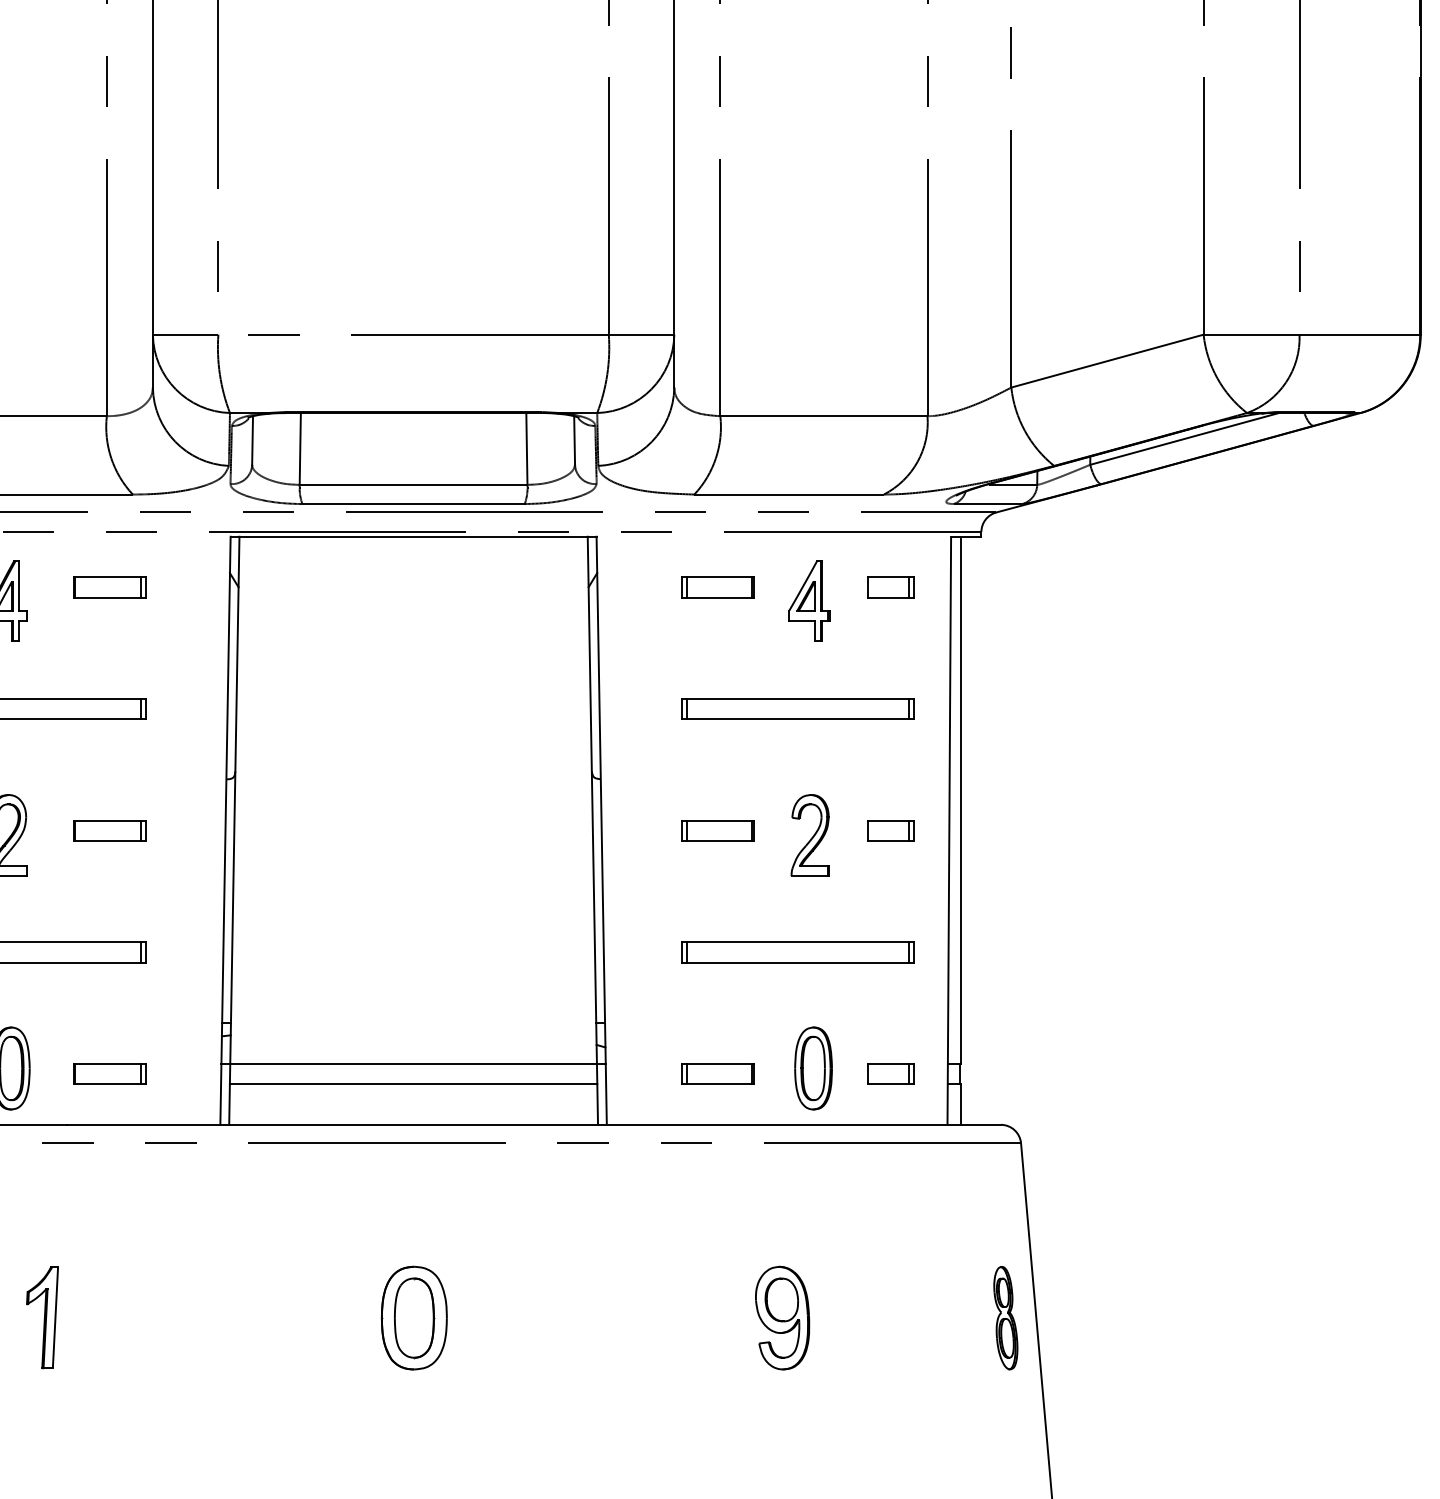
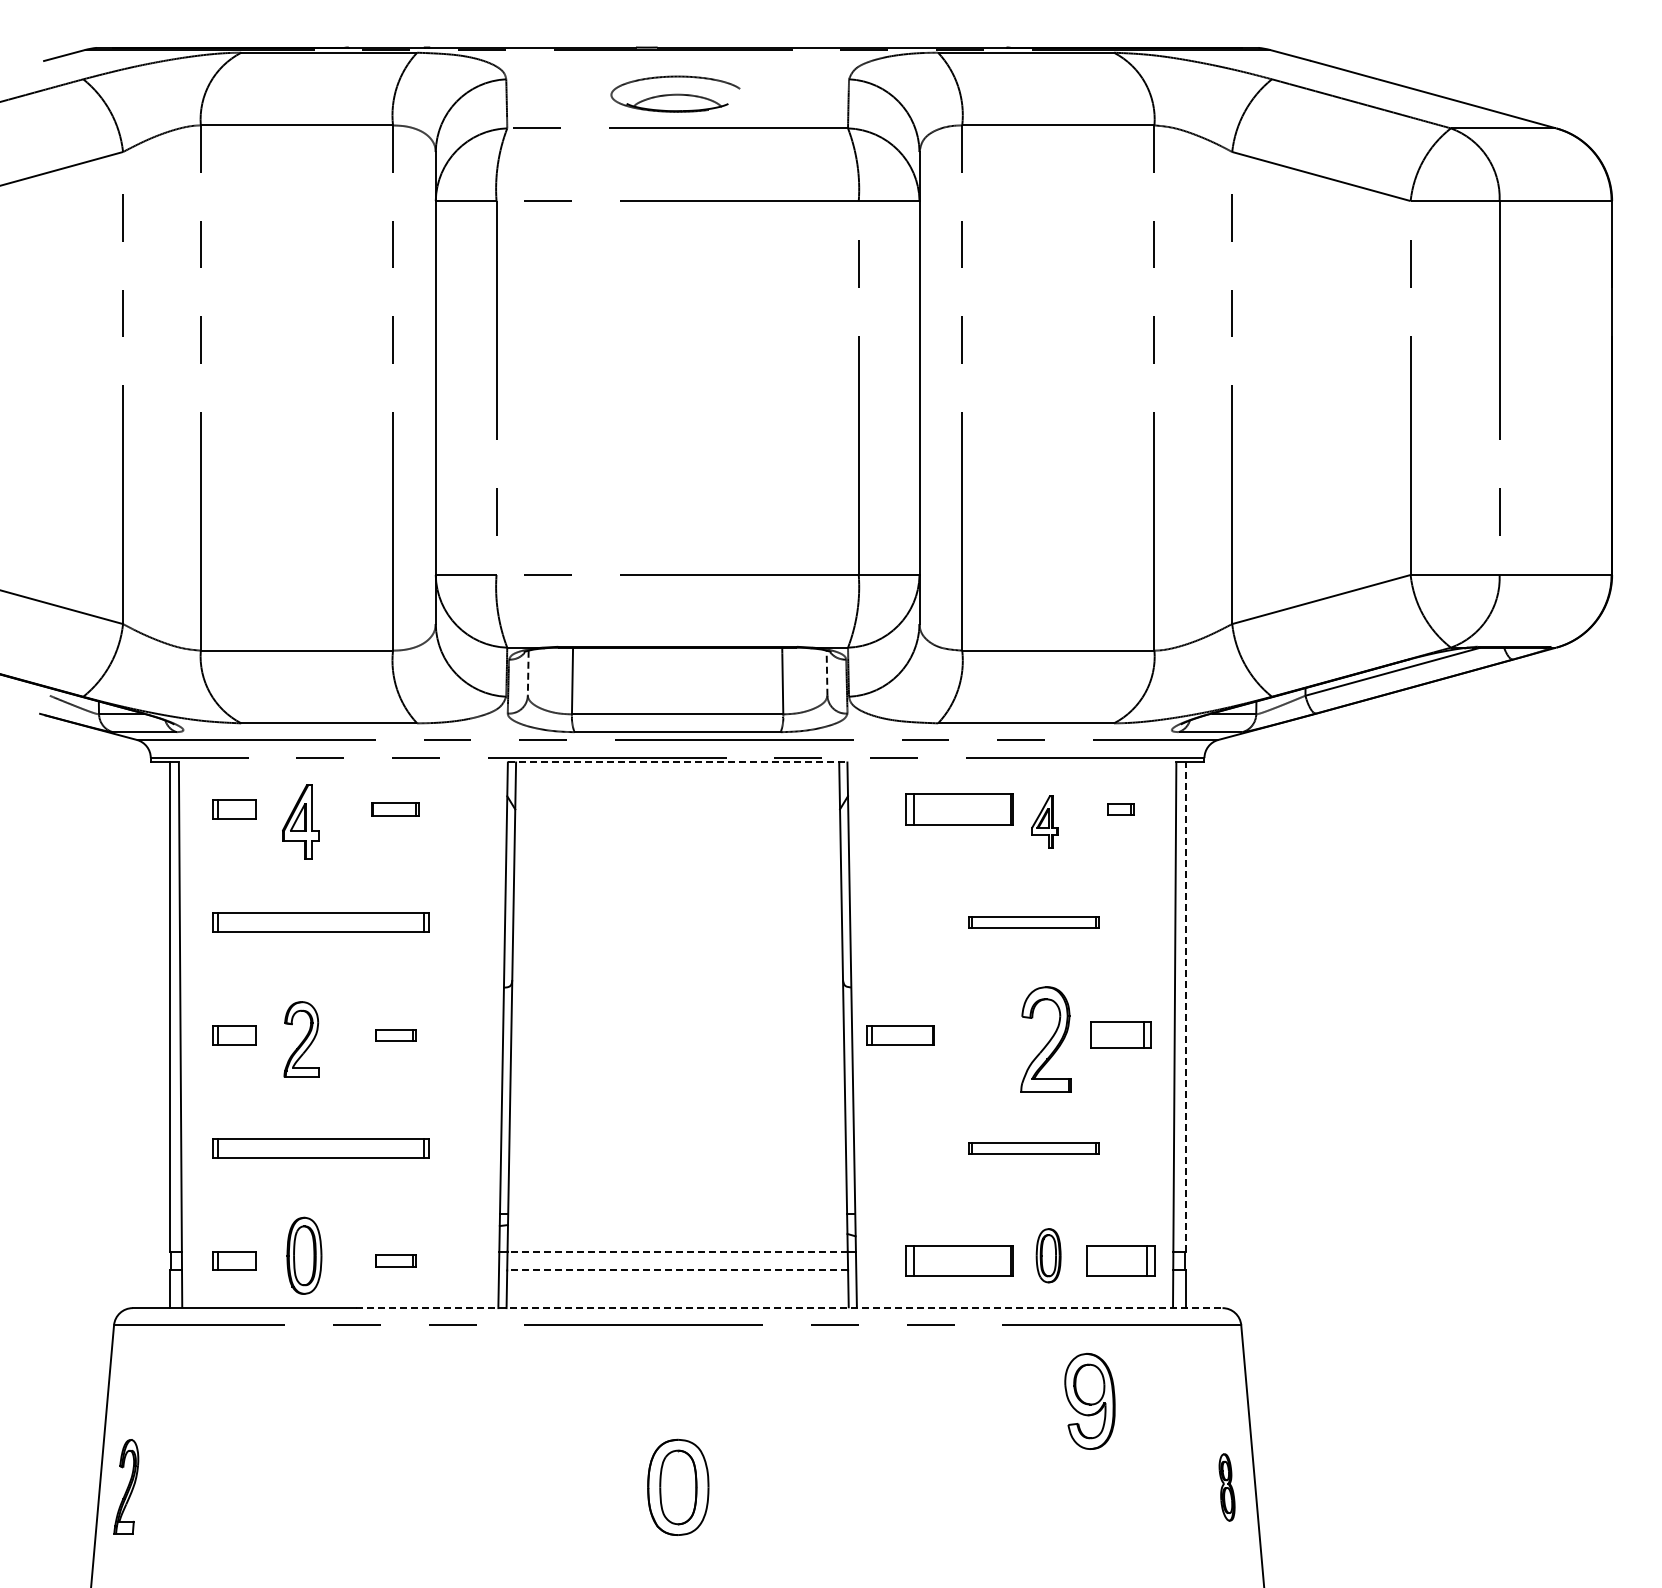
line: (252, 440) -> (528, 673), solid -> dashed
line: (575, 440) -> (827, 673), solid -> dashed
line: (413, 536) -> (677, 762), solid -> dashed
part: (109, 587) -> (395, 809), size x0.7
part: (717, 587) -> (959, 809), size x1.6
part: (890, 587) -> (1120, 809), size x0.6
part: (808, 600) -> (1044, 821), size x0.7
part: (797, 709) -> (1033, 922), size x0.6
line: (960, 800) -> (1185, 1007), solid -> dashed
part: (109, 831) -> (395, 1035), size x0.6
part: (717, 831) -> (900, 1035), moved
part: (890, 831) -> (1120, 1035), size x1.4
part: (810, 835) -> (1045, 1039), size x1.4
part: (797, 952) -> (1033, 1148), size x0.6
line: (413, 1063) -> (677, 1251), solid -> dashed
part: (813, 1068) -> (1048, 1255), size x0.7
part: (109, 1073) -> (395, 1260), size x0.6
part: (717, 1073) -> (959, 1260), size x1.6
part: (890, 1073) -> (1120, 1260), size x1.6
line: (413, 1084) -> (677, 1270), solid -> dashed
line: (534, 1125) -> (789, 1308), solid -> dashed
part: (42, 1317) -> (333, 1486), removed
part: (782, 1318) -> (1089, 1401), moved
part: (1005, 1318) -> (1226, 1487), size x0.7

